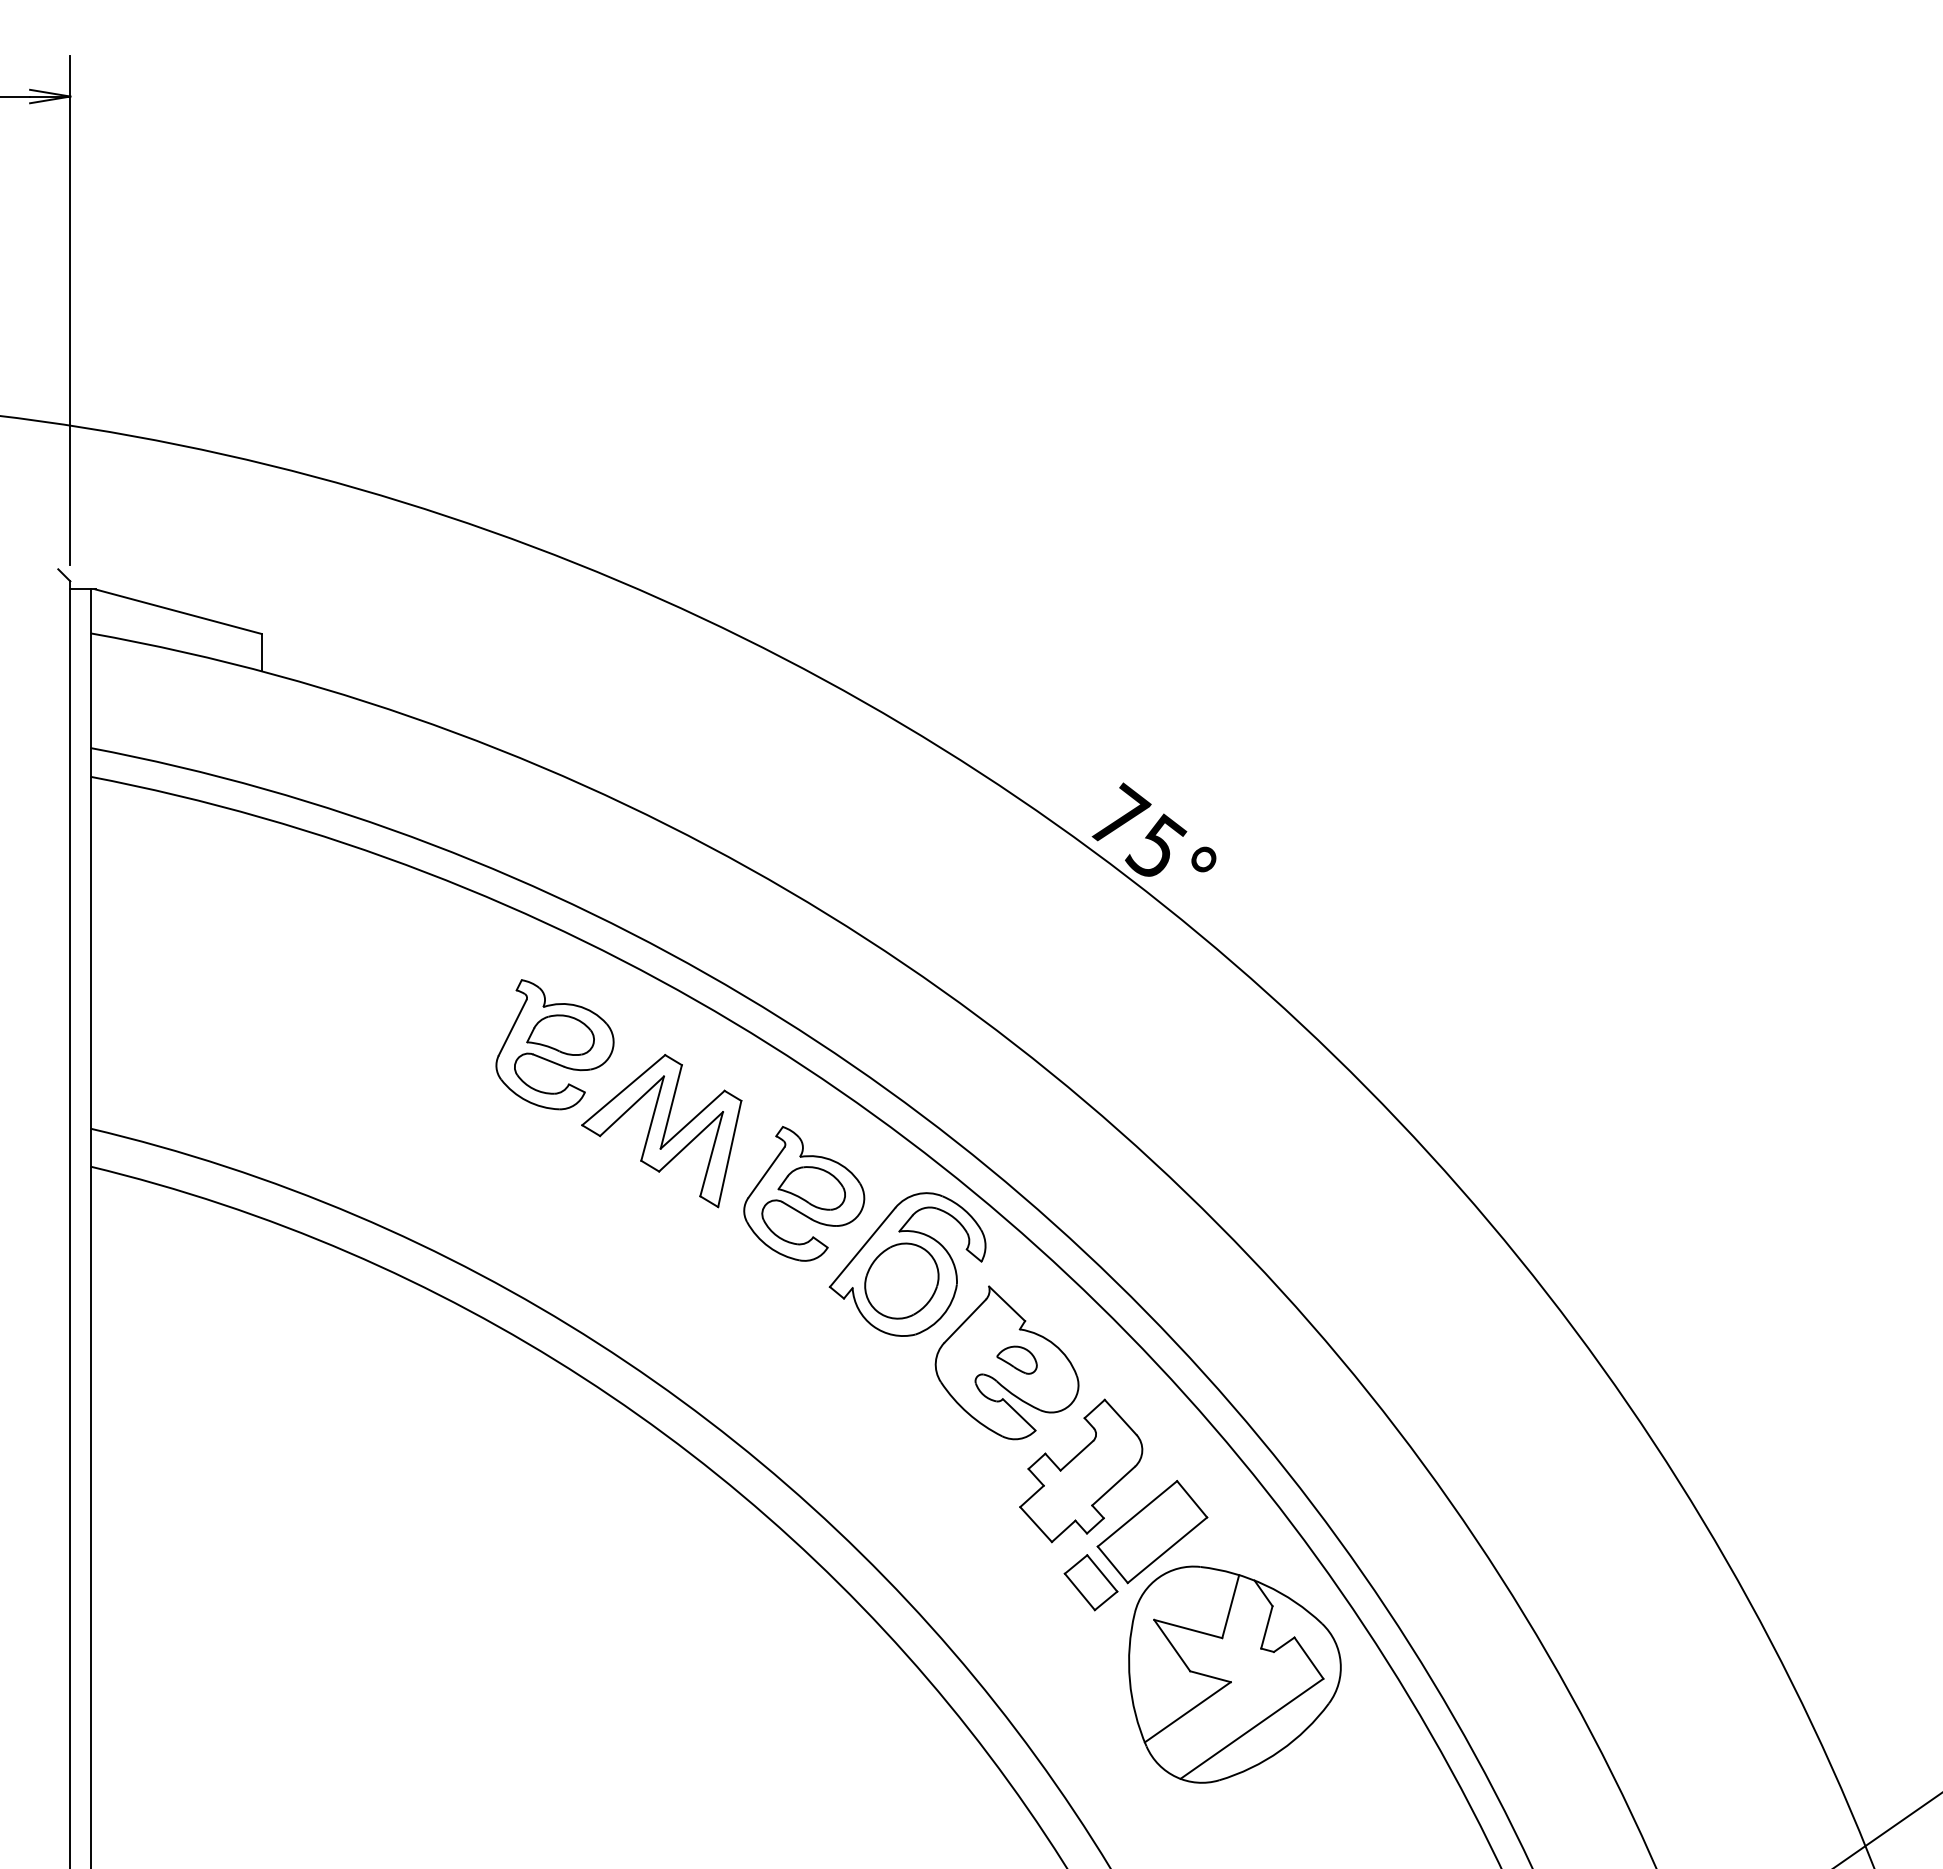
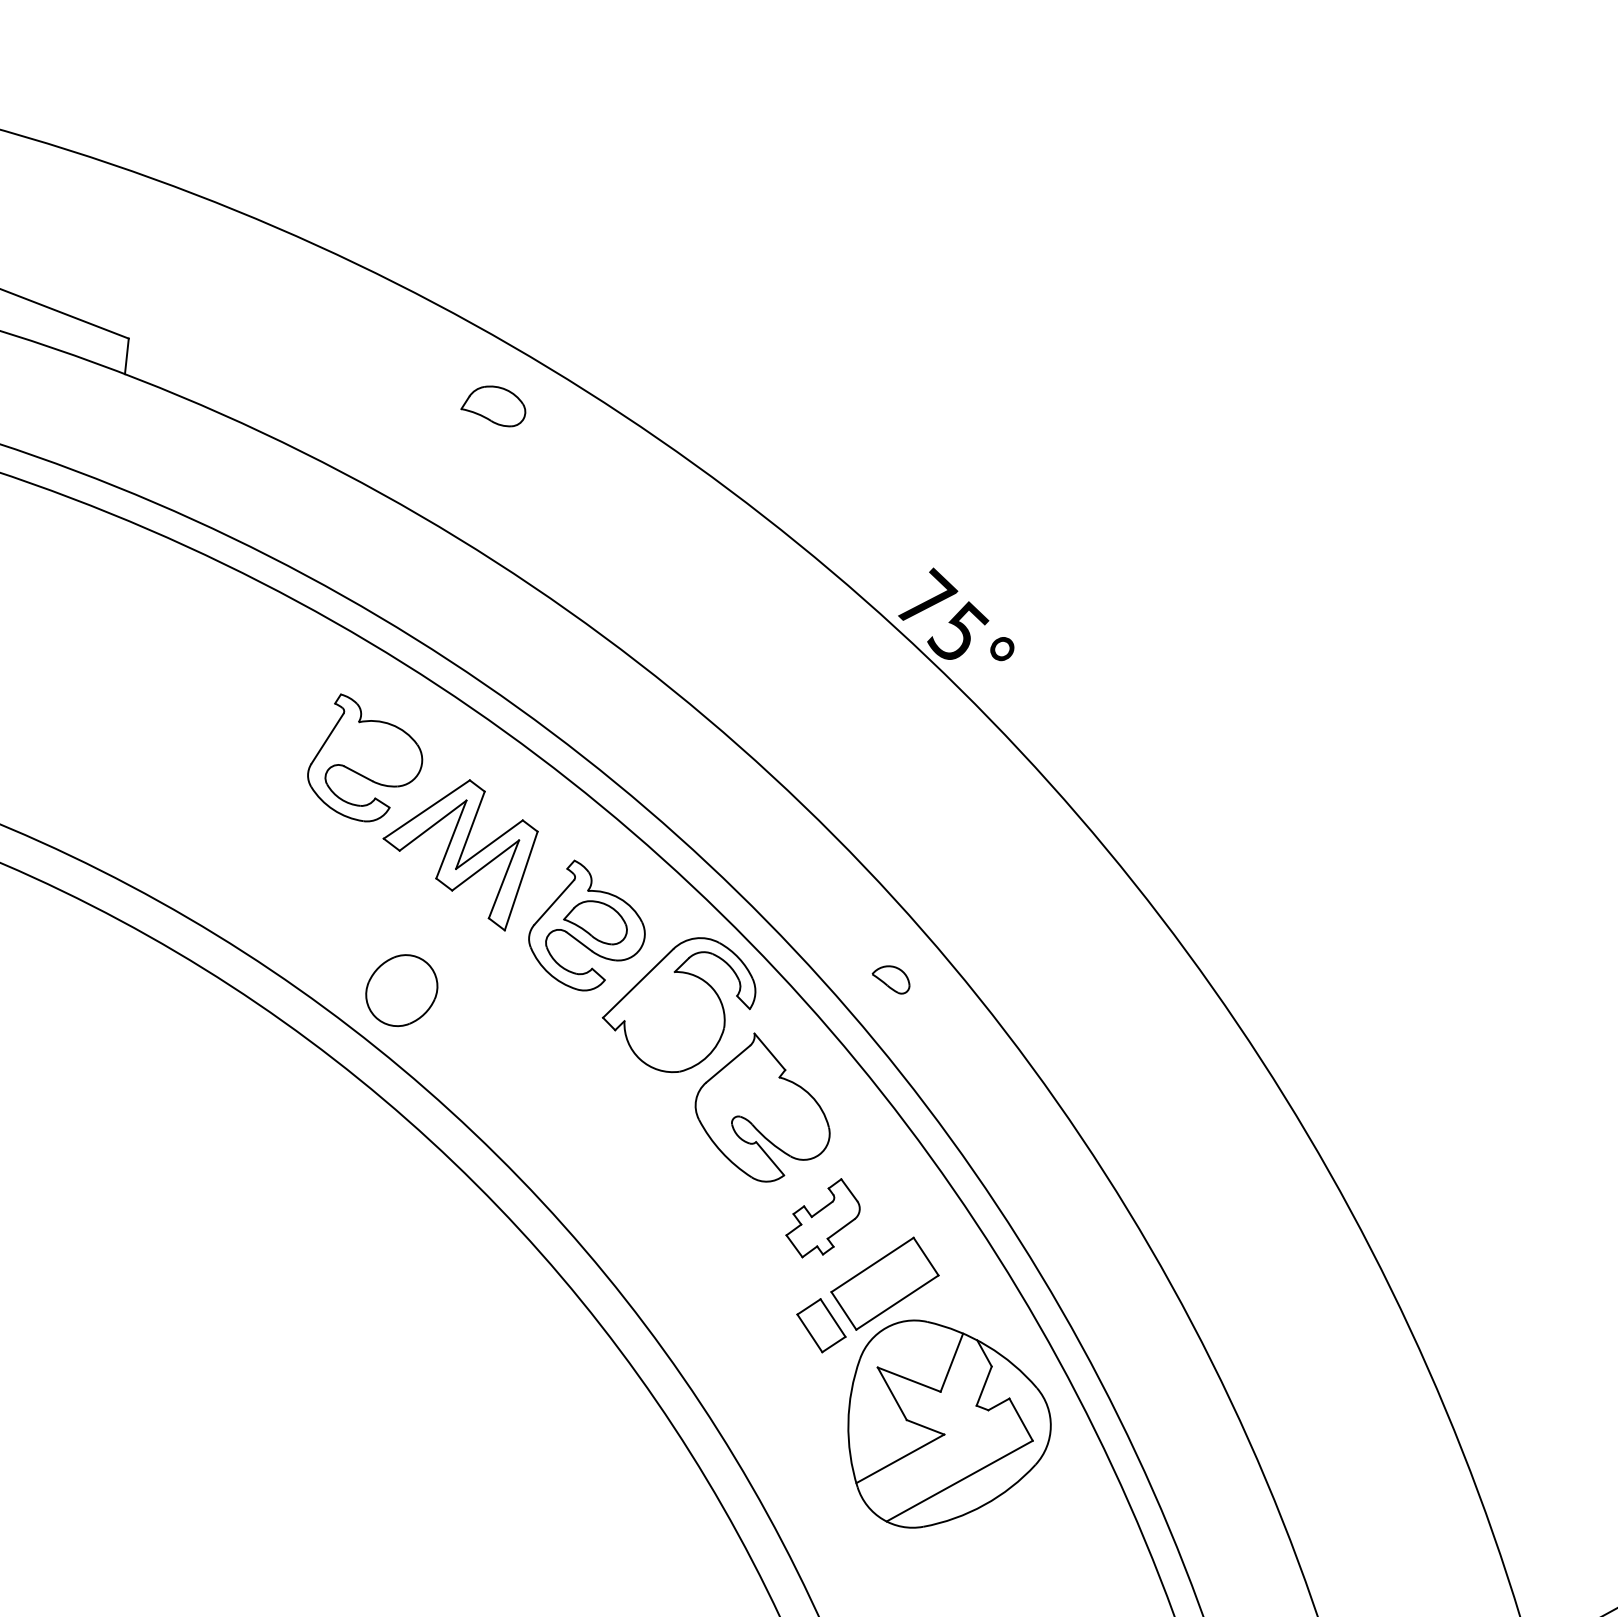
part: (560, 1034) -> (493, 405), moved
part: (901, 1280) -> (401, 989), moved
part: (1016, 1359) -> (890, 978), moved
part: (1081, 1470) -> (823, 1217), size x0.6

